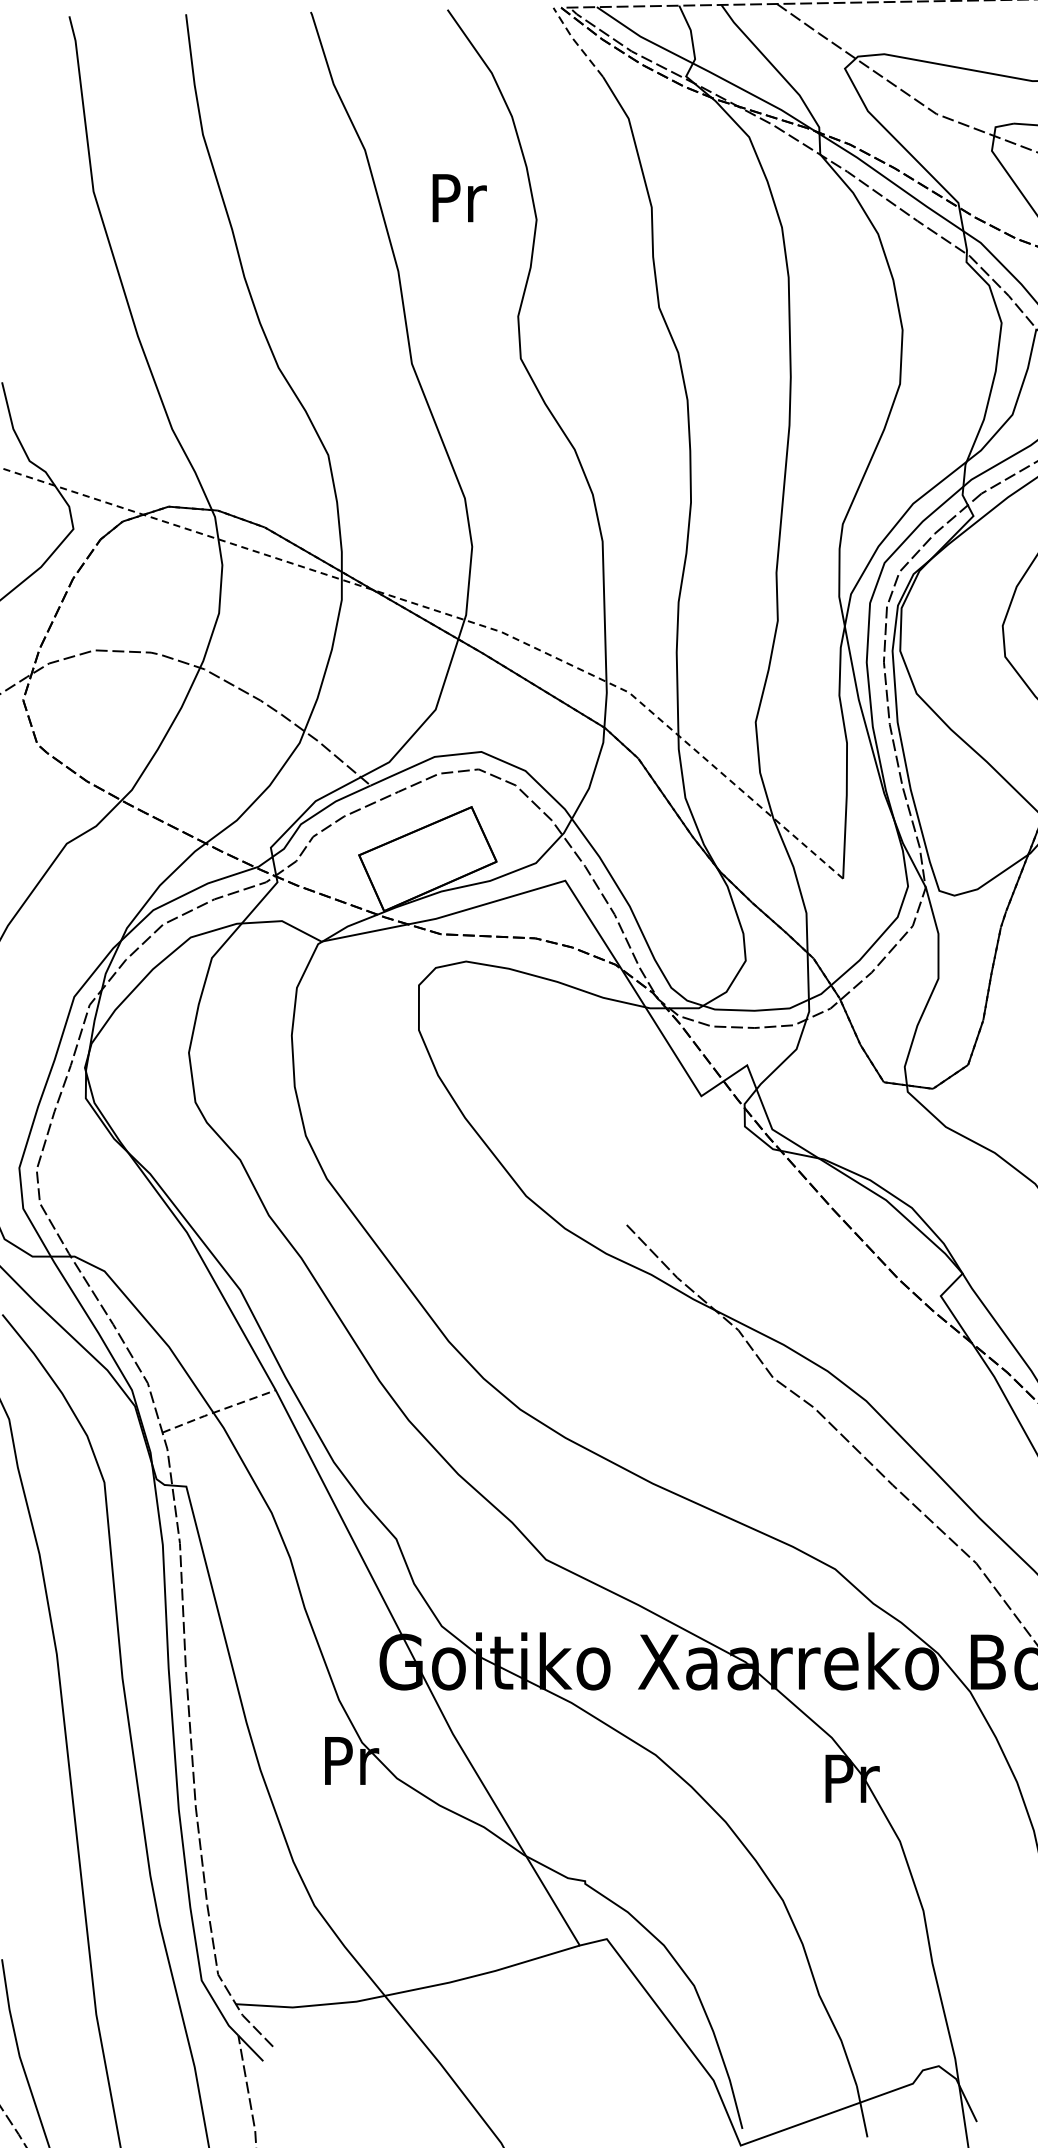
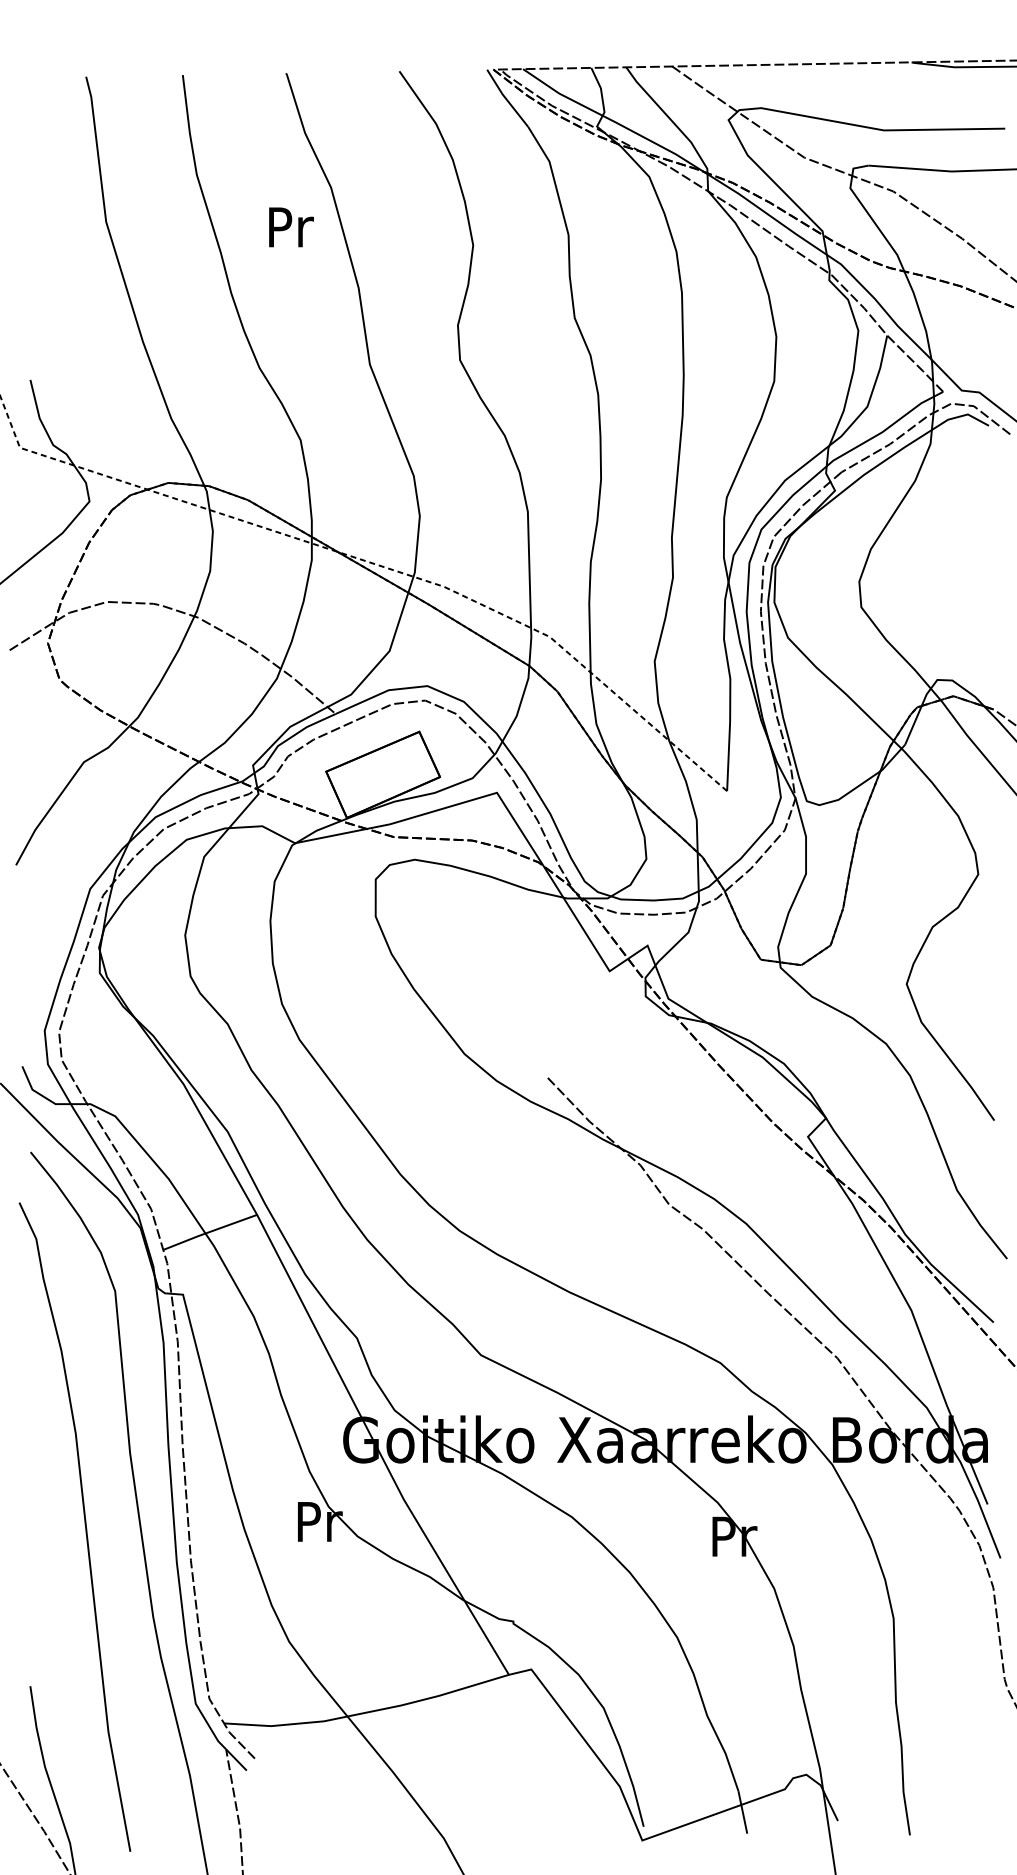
line: (575, 42) -> (505, 98), dashed -> solid
text: (459, 198) -> (291, 227), moved
line: (218, 1411) -> (209, 1232), dashed -> solid

